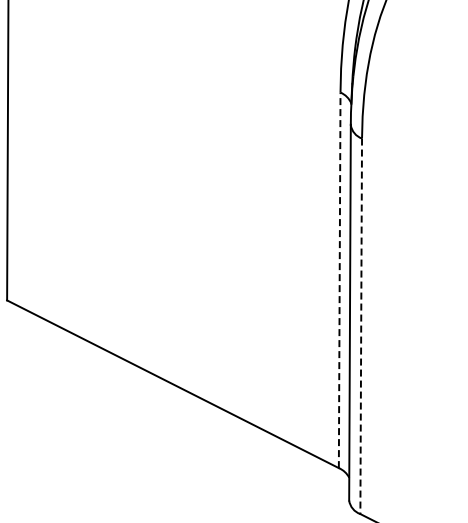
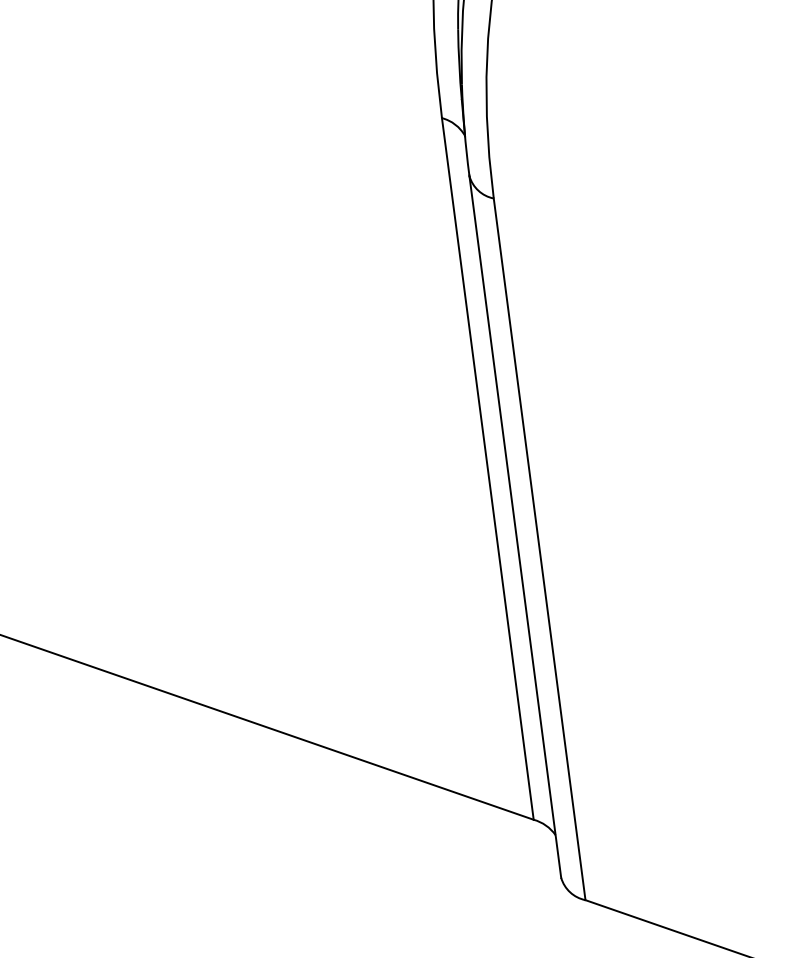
line: (339, 280) -> (487, 469), dashed -> solid
line: (361, 326) -> (540, 549), dashed -> solid

